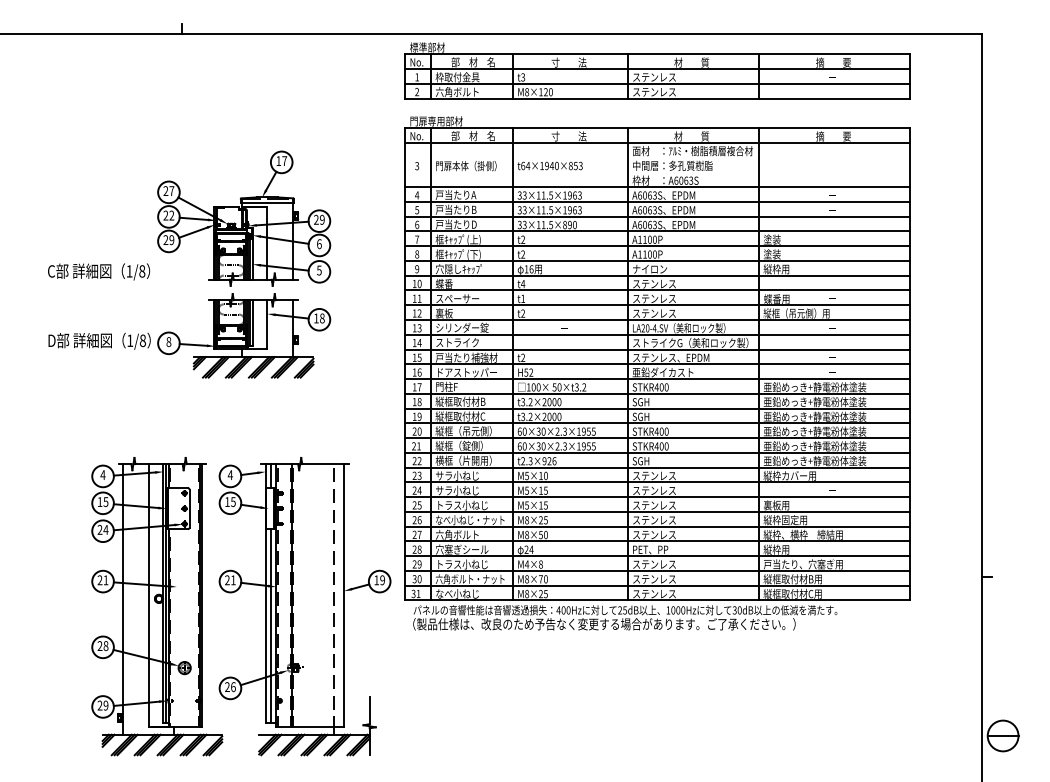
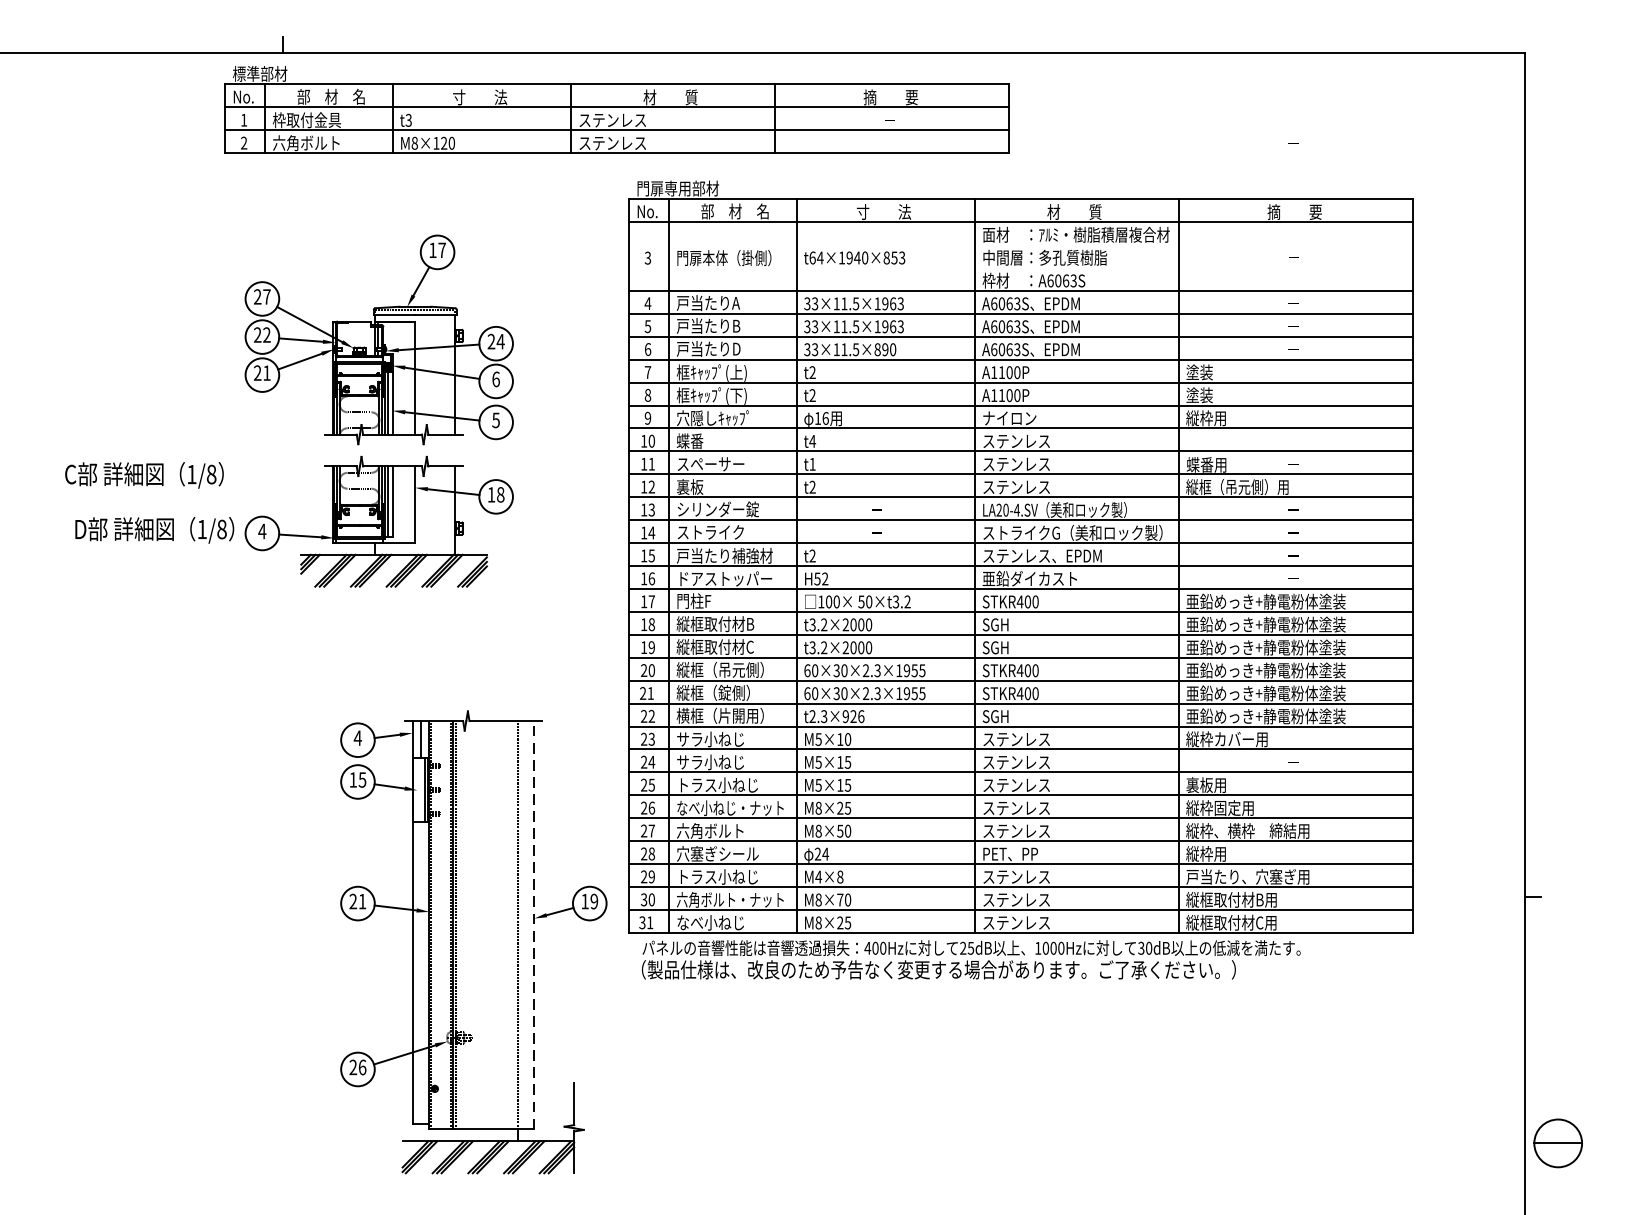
part: (657, 70) -> (617, 109), moved
text: (321, 219) -> (499, 341), 29 -> 24
text: (171, 240) -> (266, 373), 29 -> 21
text: (99, 271) -> (145, 474), moved
text: (168, 342) -> (261, 532), 8 -> 4
line: (344, 595) -> (535, 925), solid -> dashed
part: (157, 606) -> (244, 942), removed
line: (271, 626) -> (421, 973), removed

